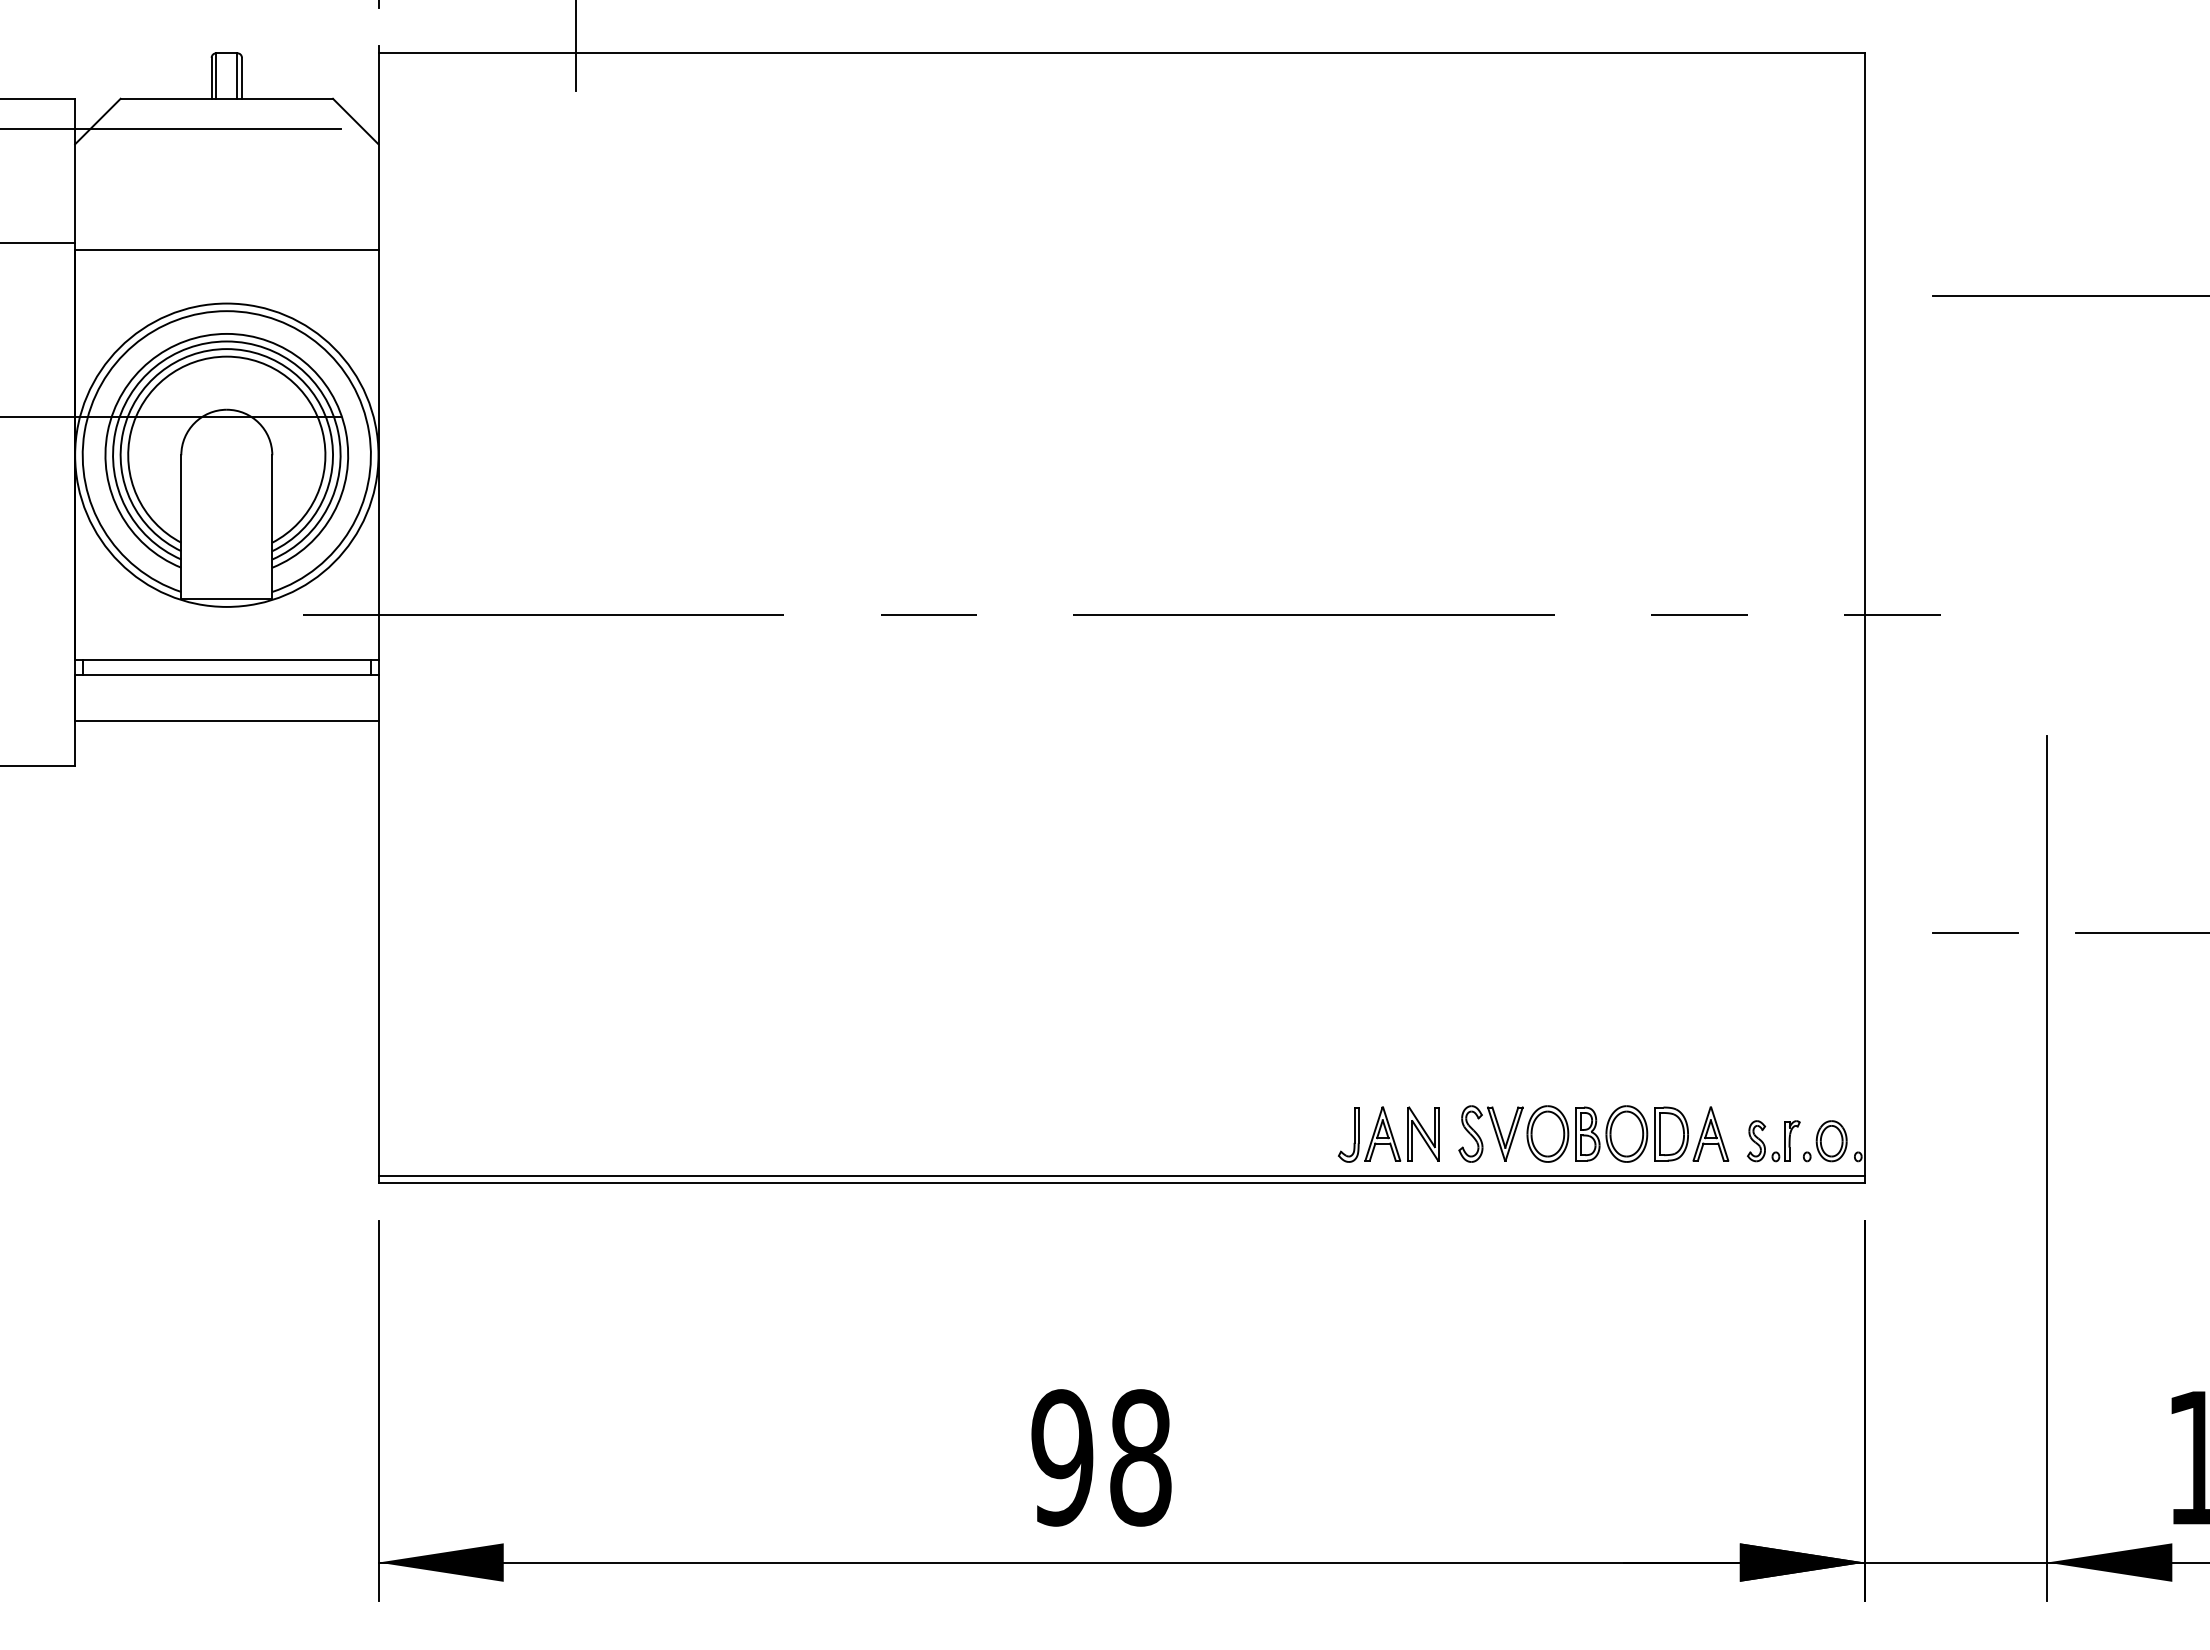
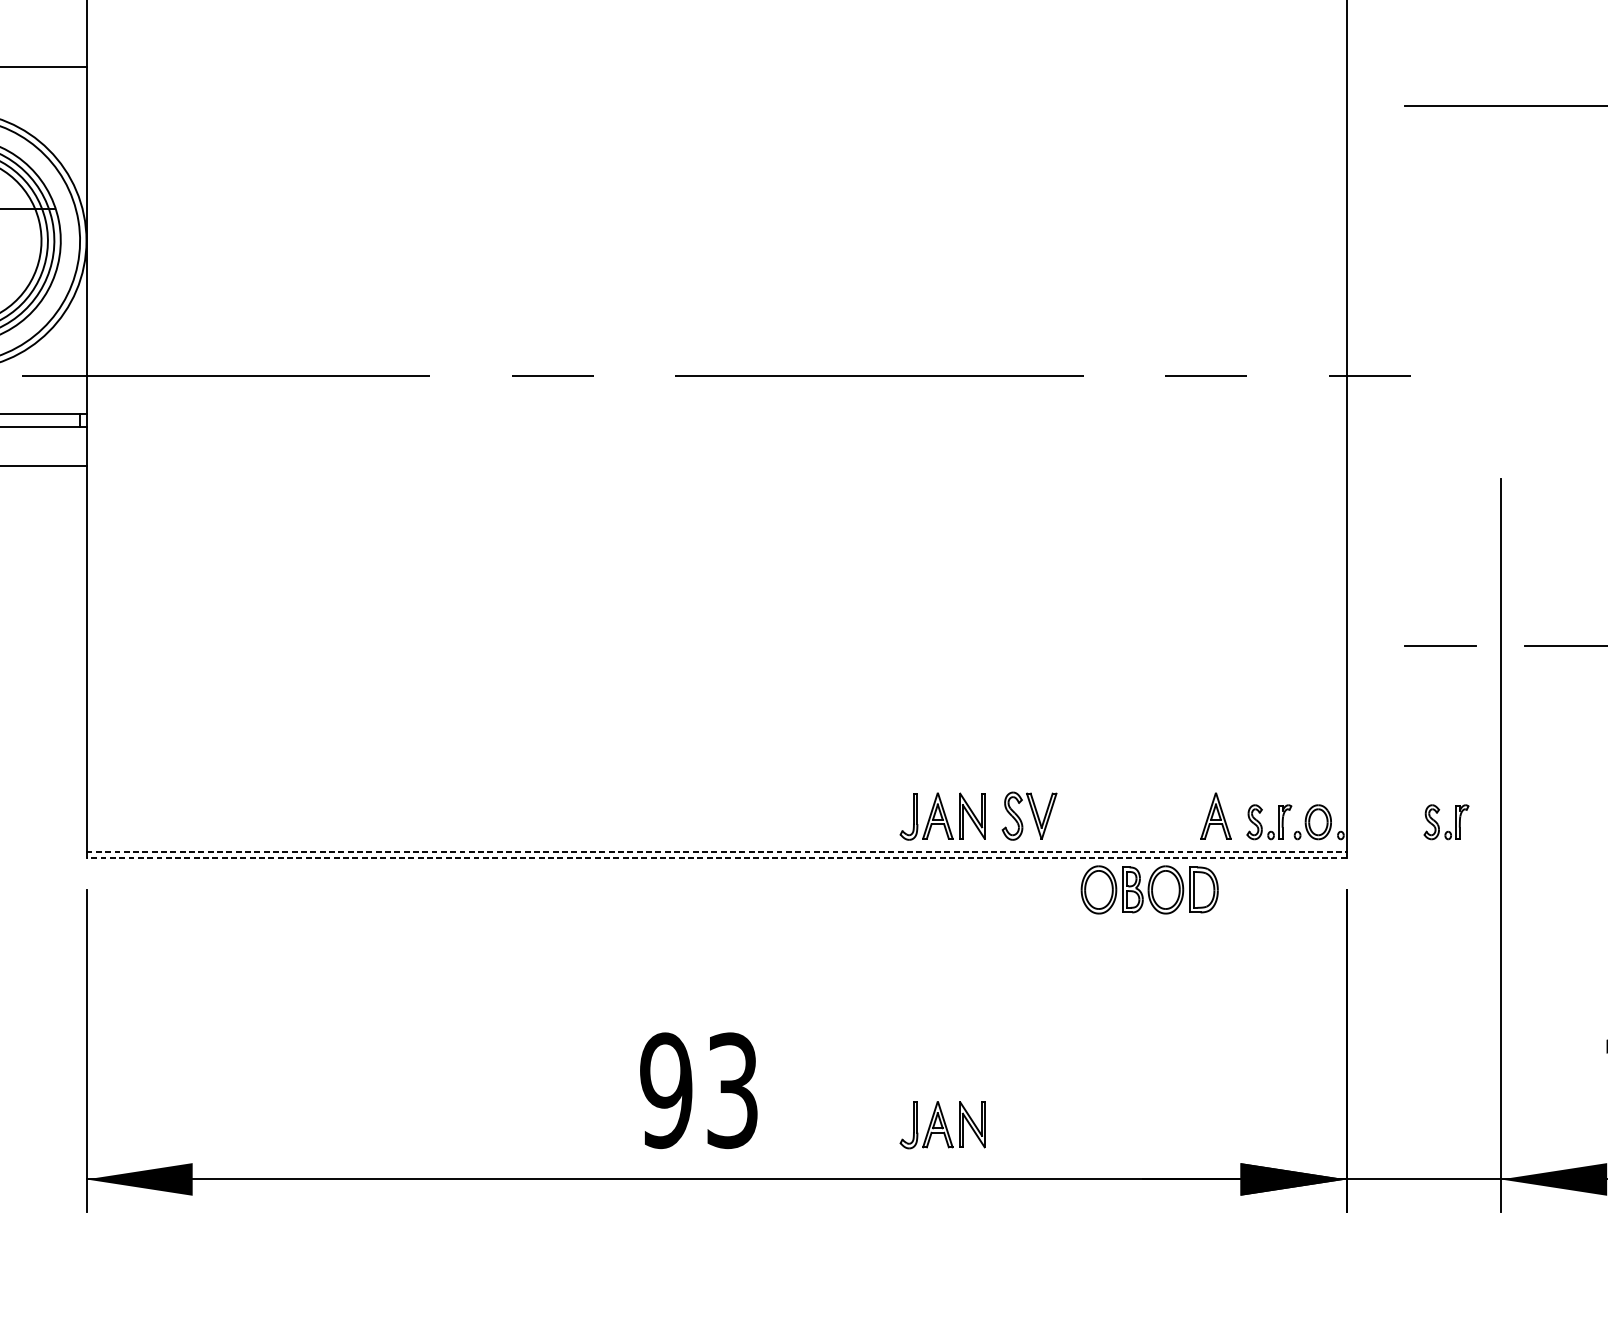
part: (1607, 1133) -> (1149, 889), moved
part: (1974, 1145) -> (1439, 825), added
line: (1122, 1175) -> (717, 851), solid -> dashed
line: (1121, 1183) -> (716, 858), solid -> dashed
text: (1140, 1457) -> (732, 1090), 98 -> 93
part: (1388, 1498) -> (942, 1125), added

